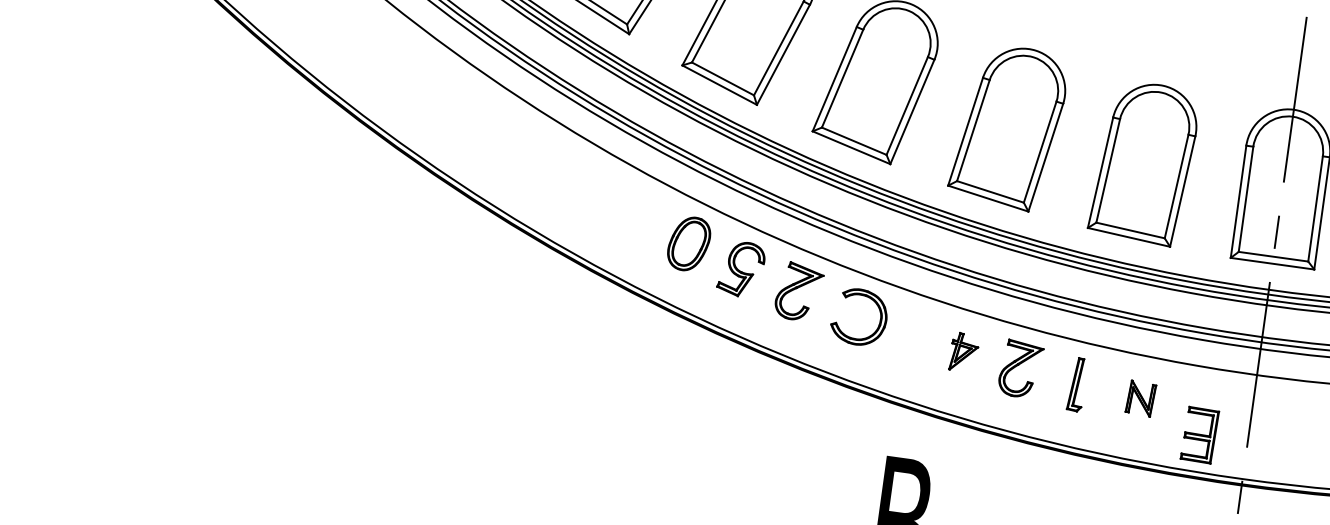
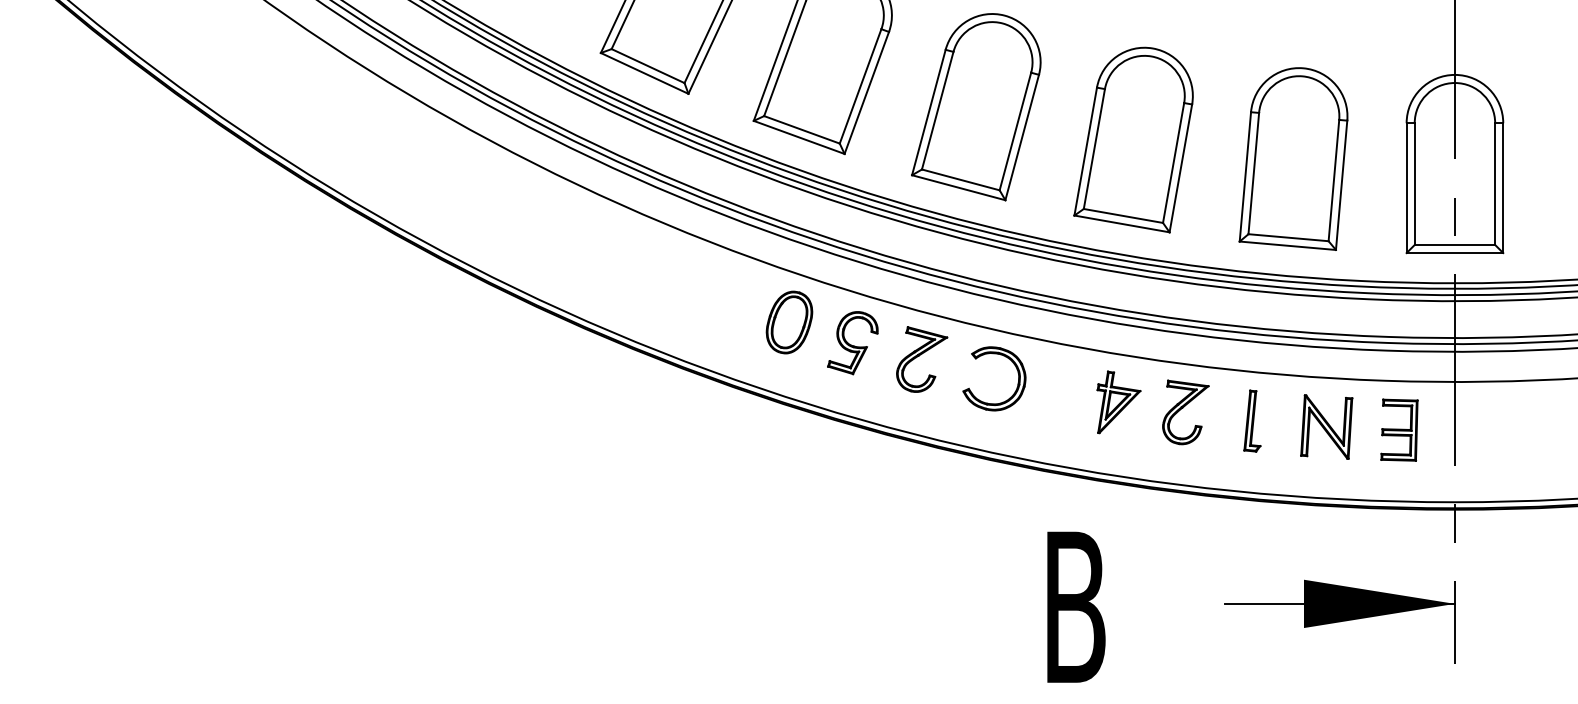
part: (963, 352) -> (1118, 402), size x1.43
part: (1140, 398) -> (1326, 426), size x1.67
part: (1199, 434) -> (1399, 429), moved

